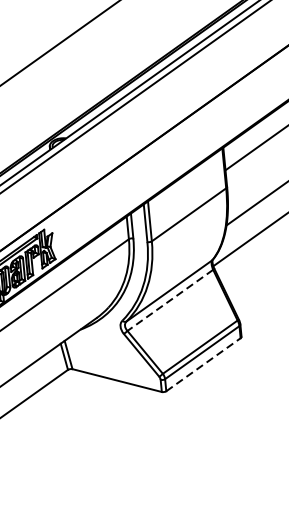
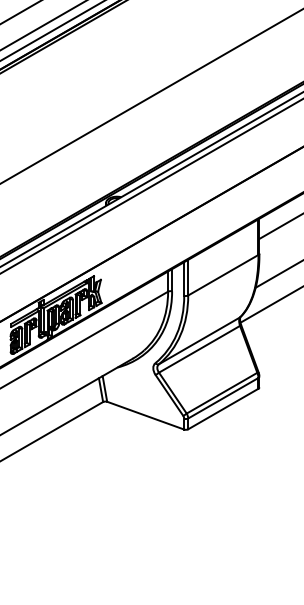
line: (170, 300) -> (199, 349), dashed -> solid
line: (203, 365) -> (223, 409), dashed -> solid

